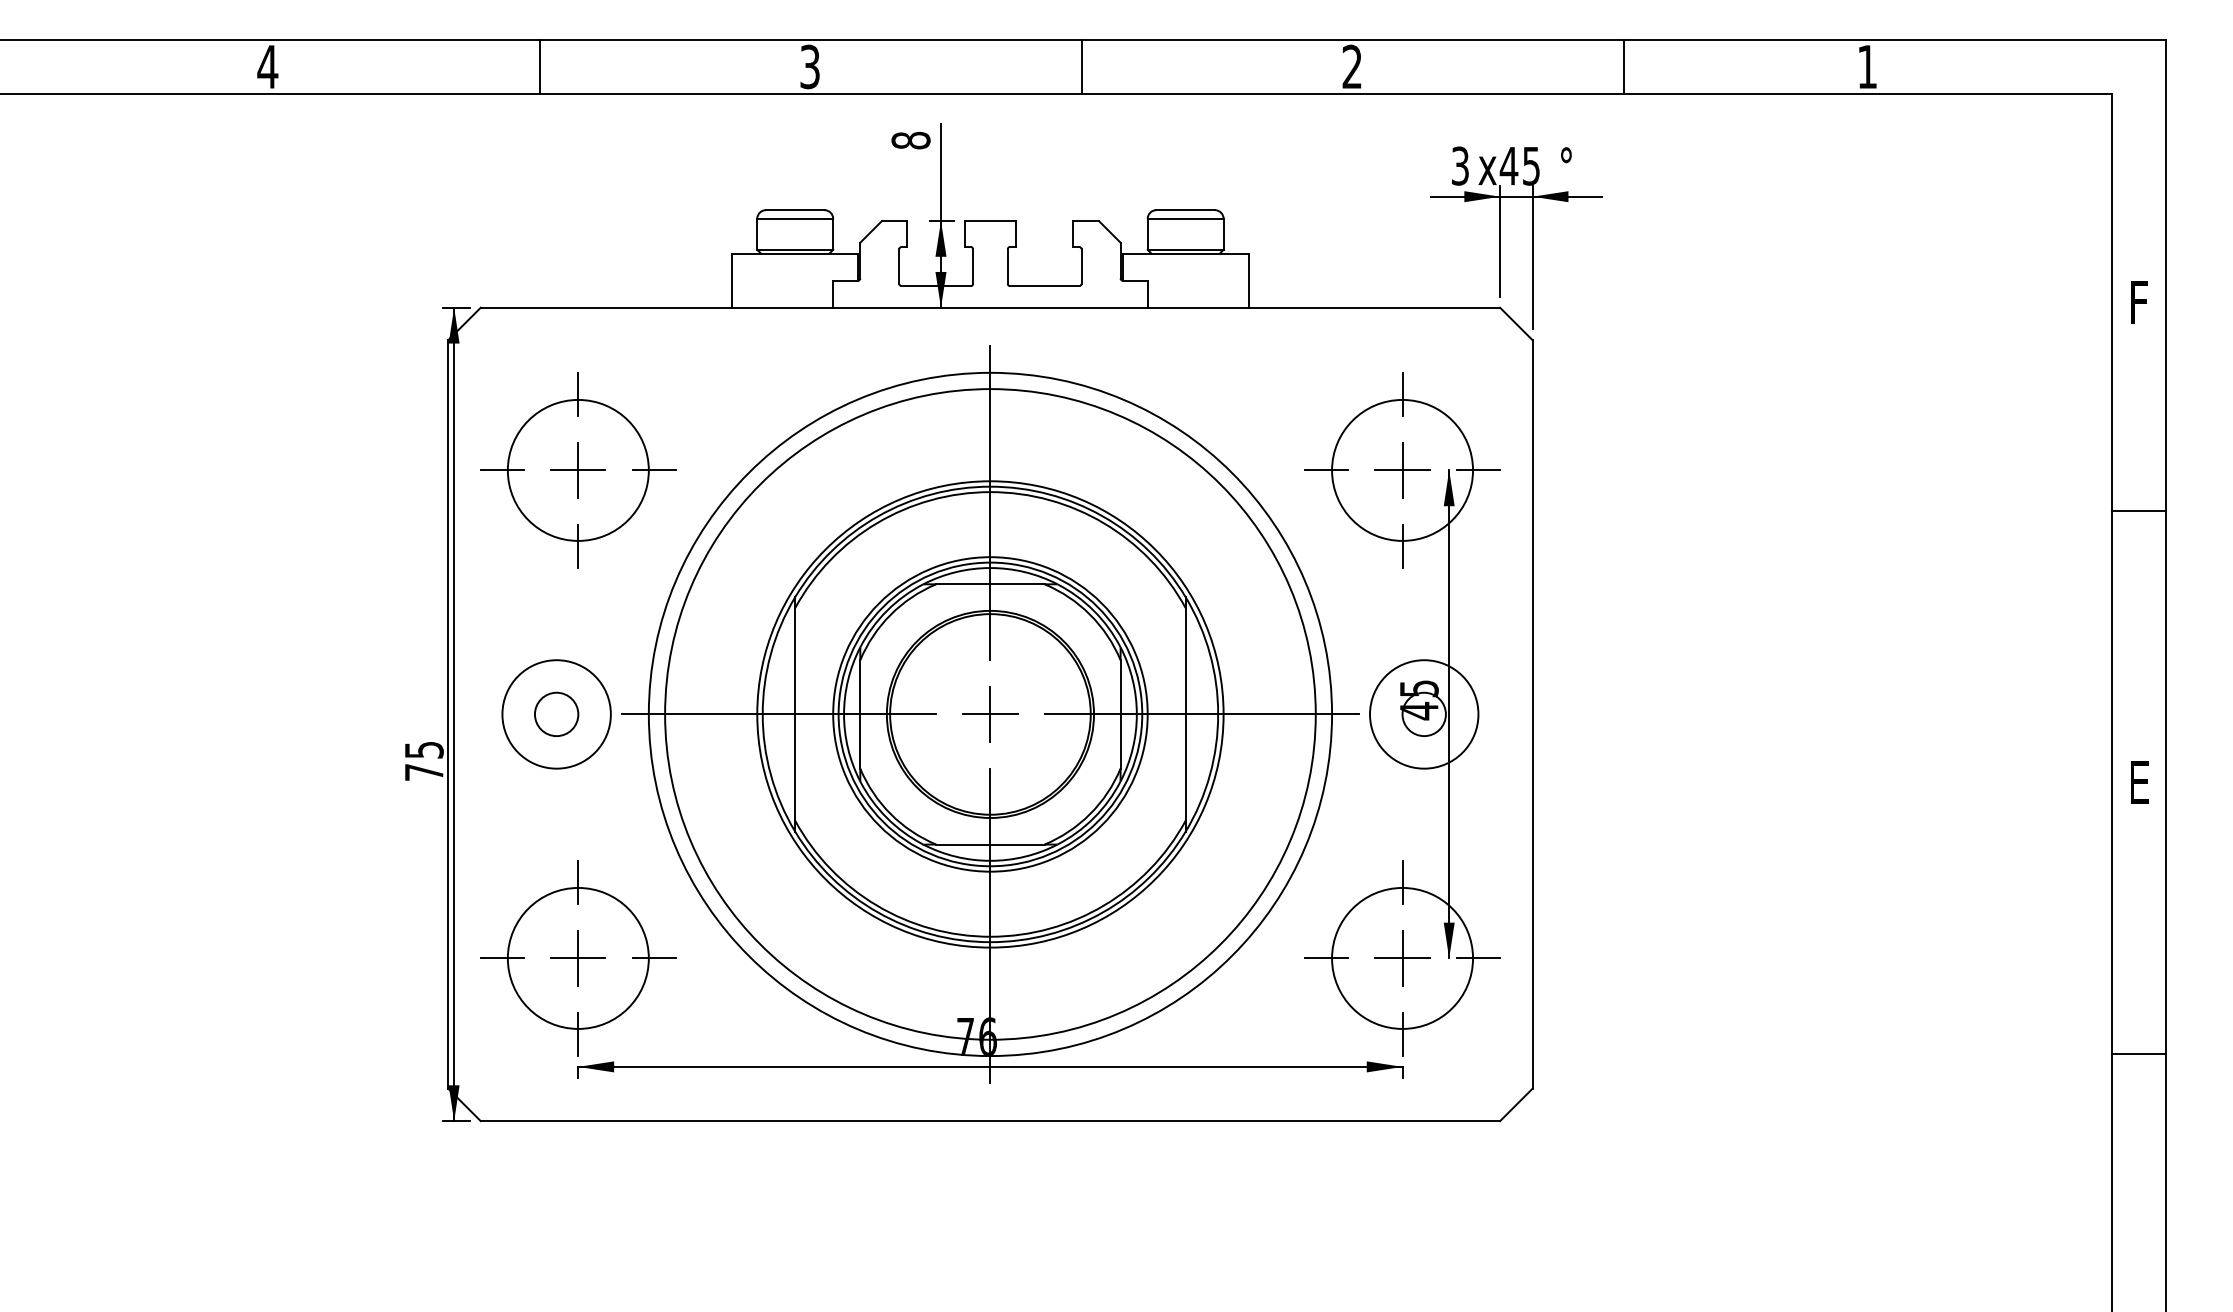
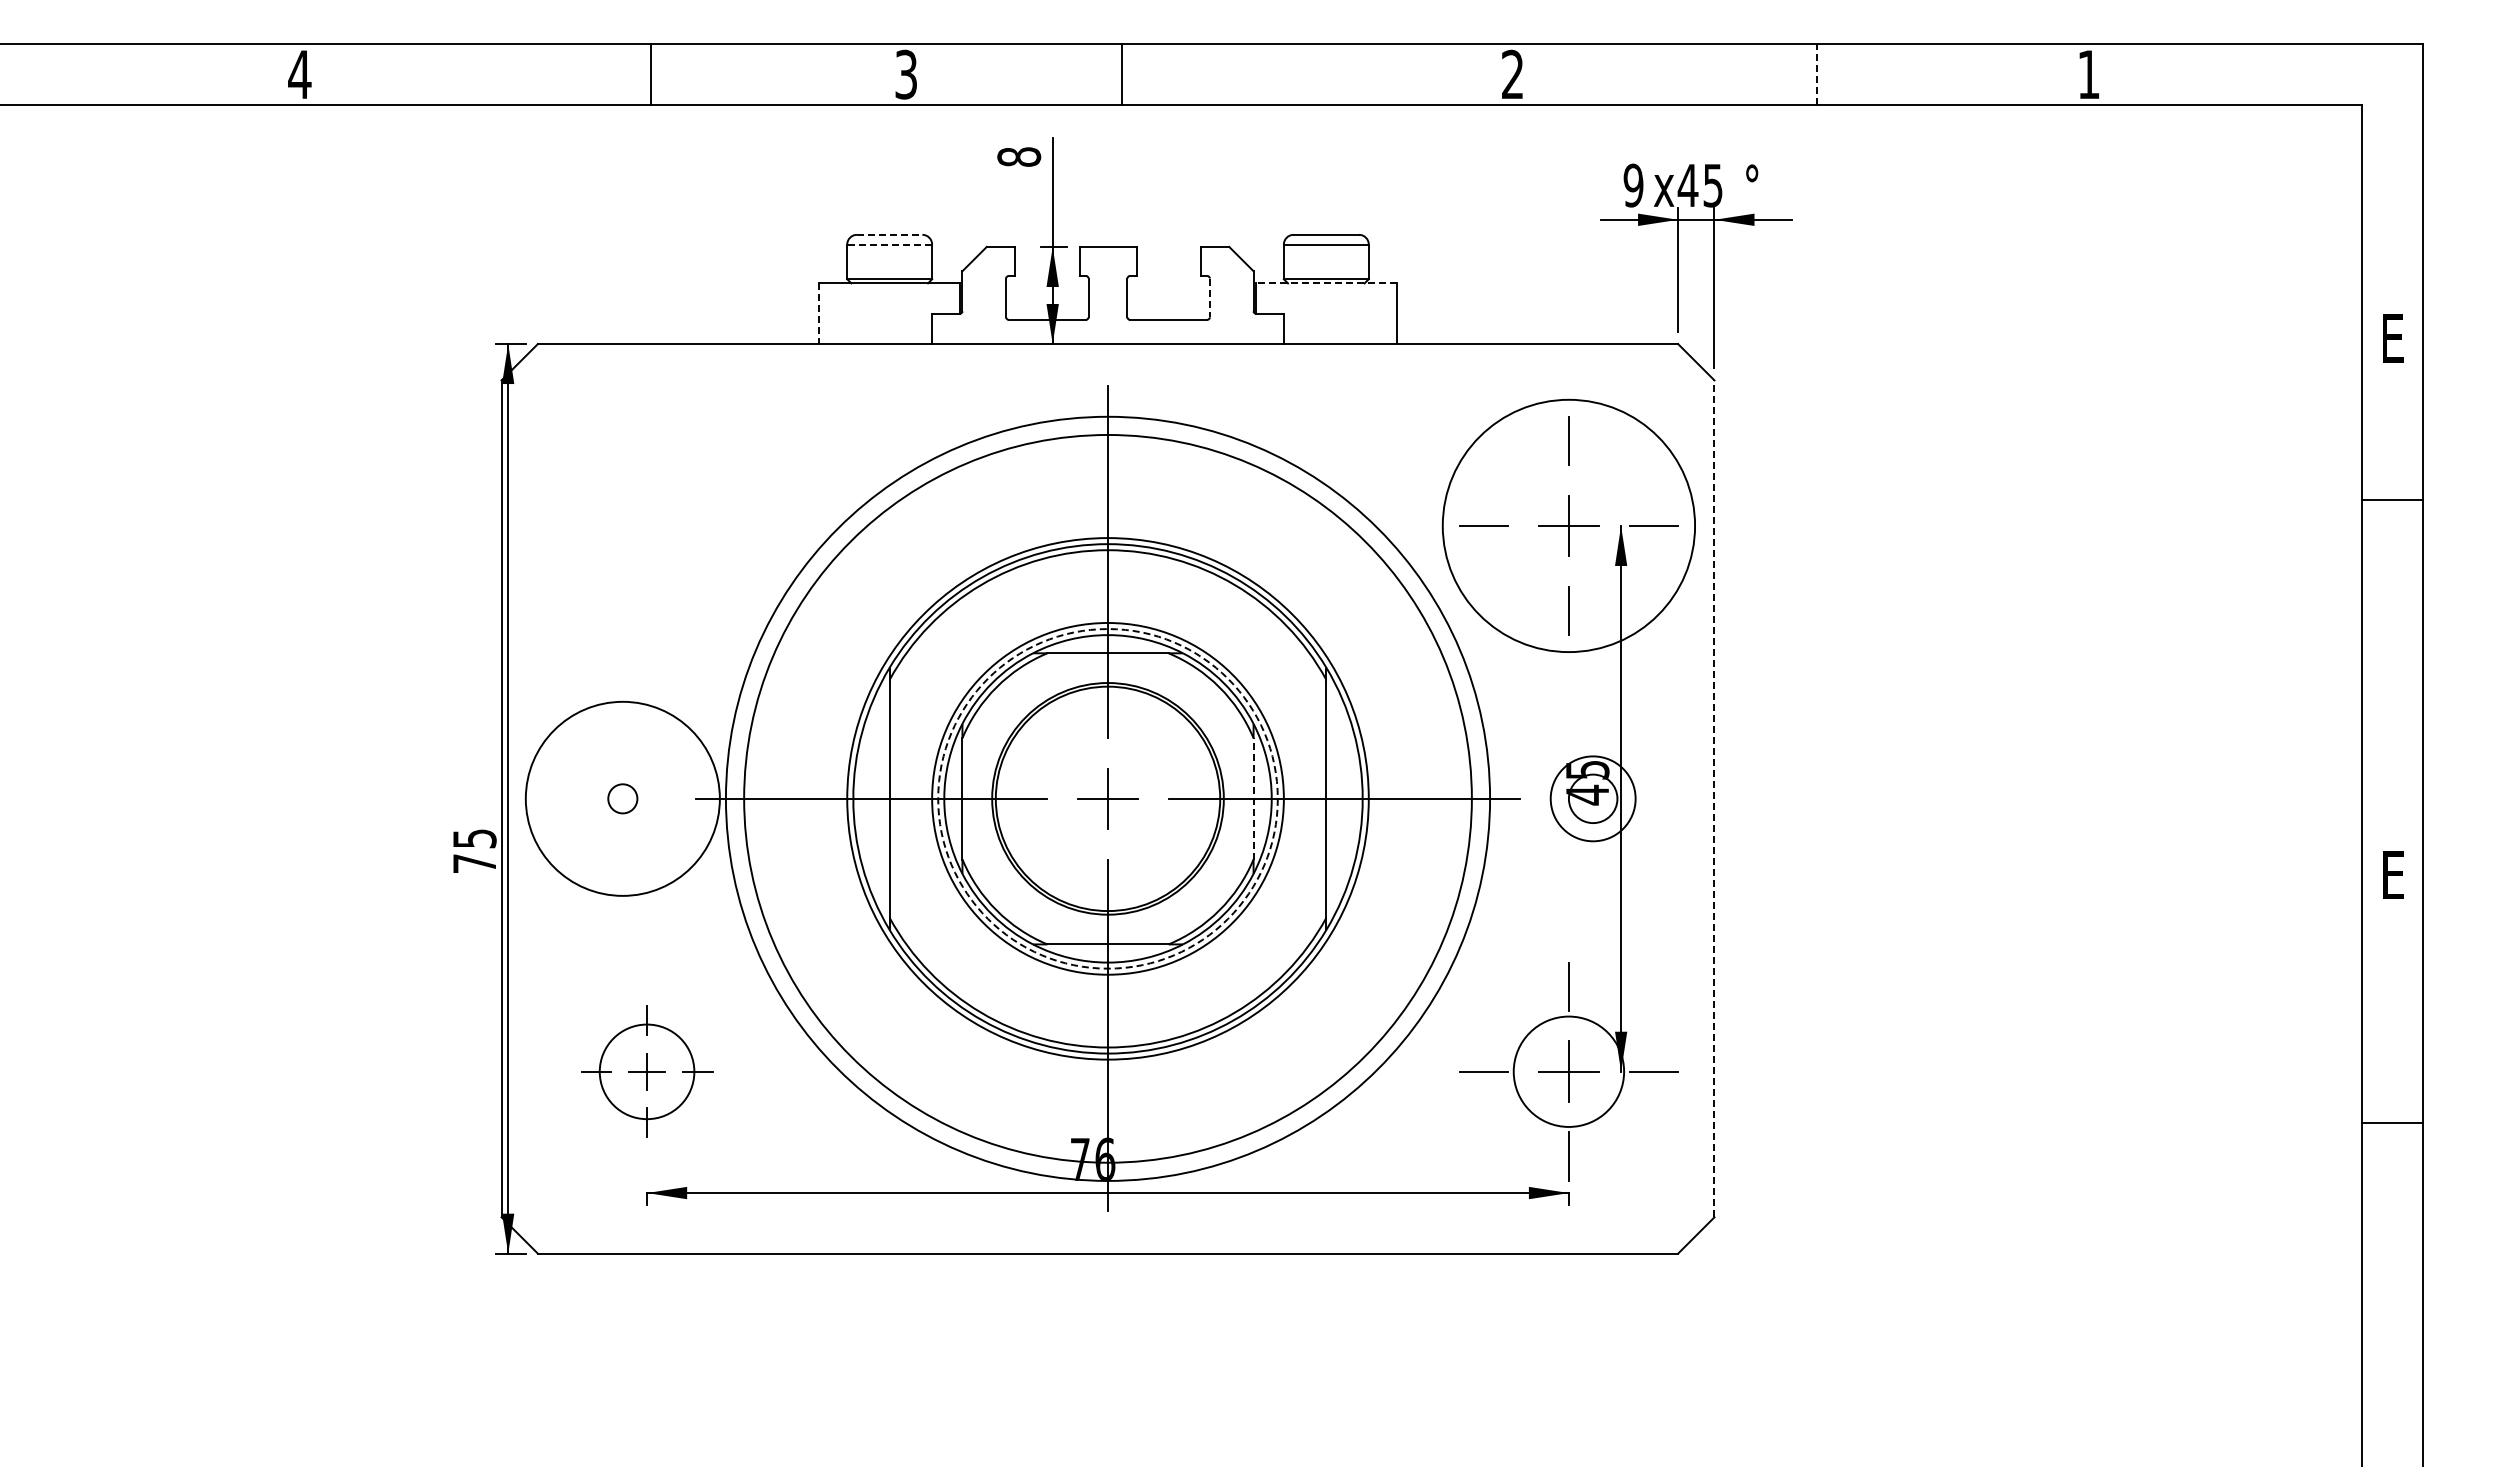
line: (539, 66) -> (650, 74), moved
line: (1082, 66) -> (1122, 74), moved
line: (1623, 66) -> (1816, 74), solid -> dashed
text: (1460, 166) -> (1633, 185), 3 -> 9
line: (795, 209) -> (889, 234), solid -> dashed
line: (795, 218) -> (889, 244), solid -> dashed
line: (1184, 253) -> (1325, 283), solid -> dashed
line: (1081, 267) -> (1209, 298), solid -> dashed
line: (732, 281) -> (819, 314), solid -> dashed
text: (2139, 302) -> (2393, 338), F -> E
part: (577, 470) -> (646, 525), removed
circle: (1402, 470) -> (1568, 525), size x1.6
line: (2138, 511) -> (2392, 499), moved
circle: (556, 714) -> (622, 798), size x0.6
circle: (556, 714) -> (622, 798), size x1.6
circle: (989, 714) -> (1107, 798), solid -> dashed
line: (1120, 714) -> (1253, 798), solid -> dashed
circle: (1423, 714) -> (1592, 798), size x0.7
line: (1532, 714) -> (1714, 798), solid -> dashed
part: (577, 958) -> (646, 1071), size x0.6
circle: (1402, 958) -> (1568, 1071), size x0.7
line: (2138, 1053) -> (2392, 1123), moved

